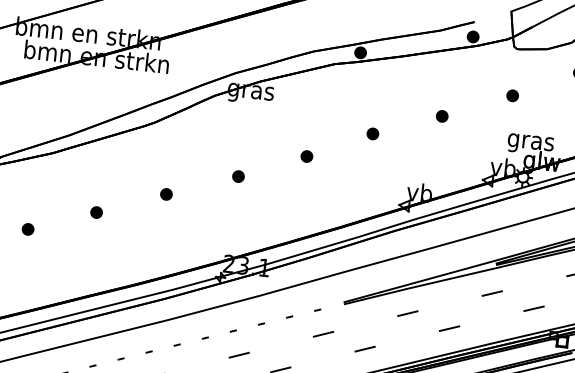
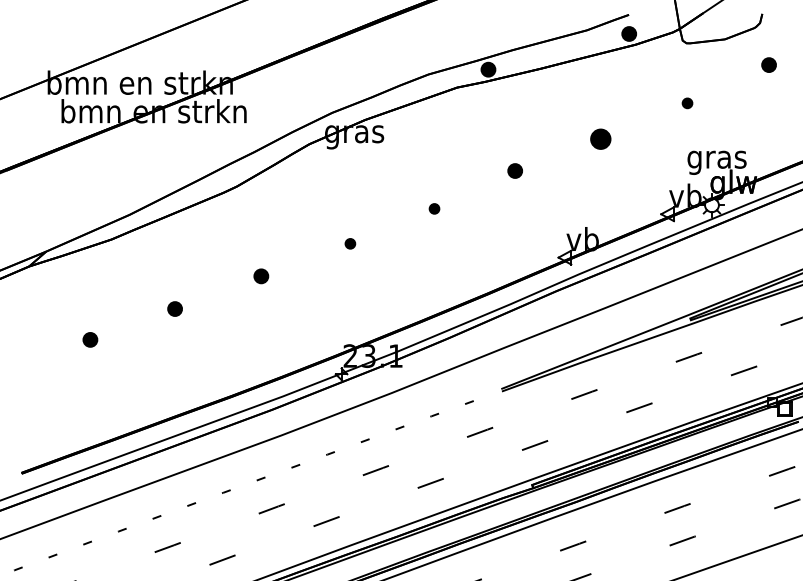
part: (512, 95) -> (687, 103), size x0.7
part: (441, 115) -> (600, 138), size x1.4
part: (306, 156) -> (434, 208), size x0.7
part: (238, 176) -> (350, 243), size x0.7

